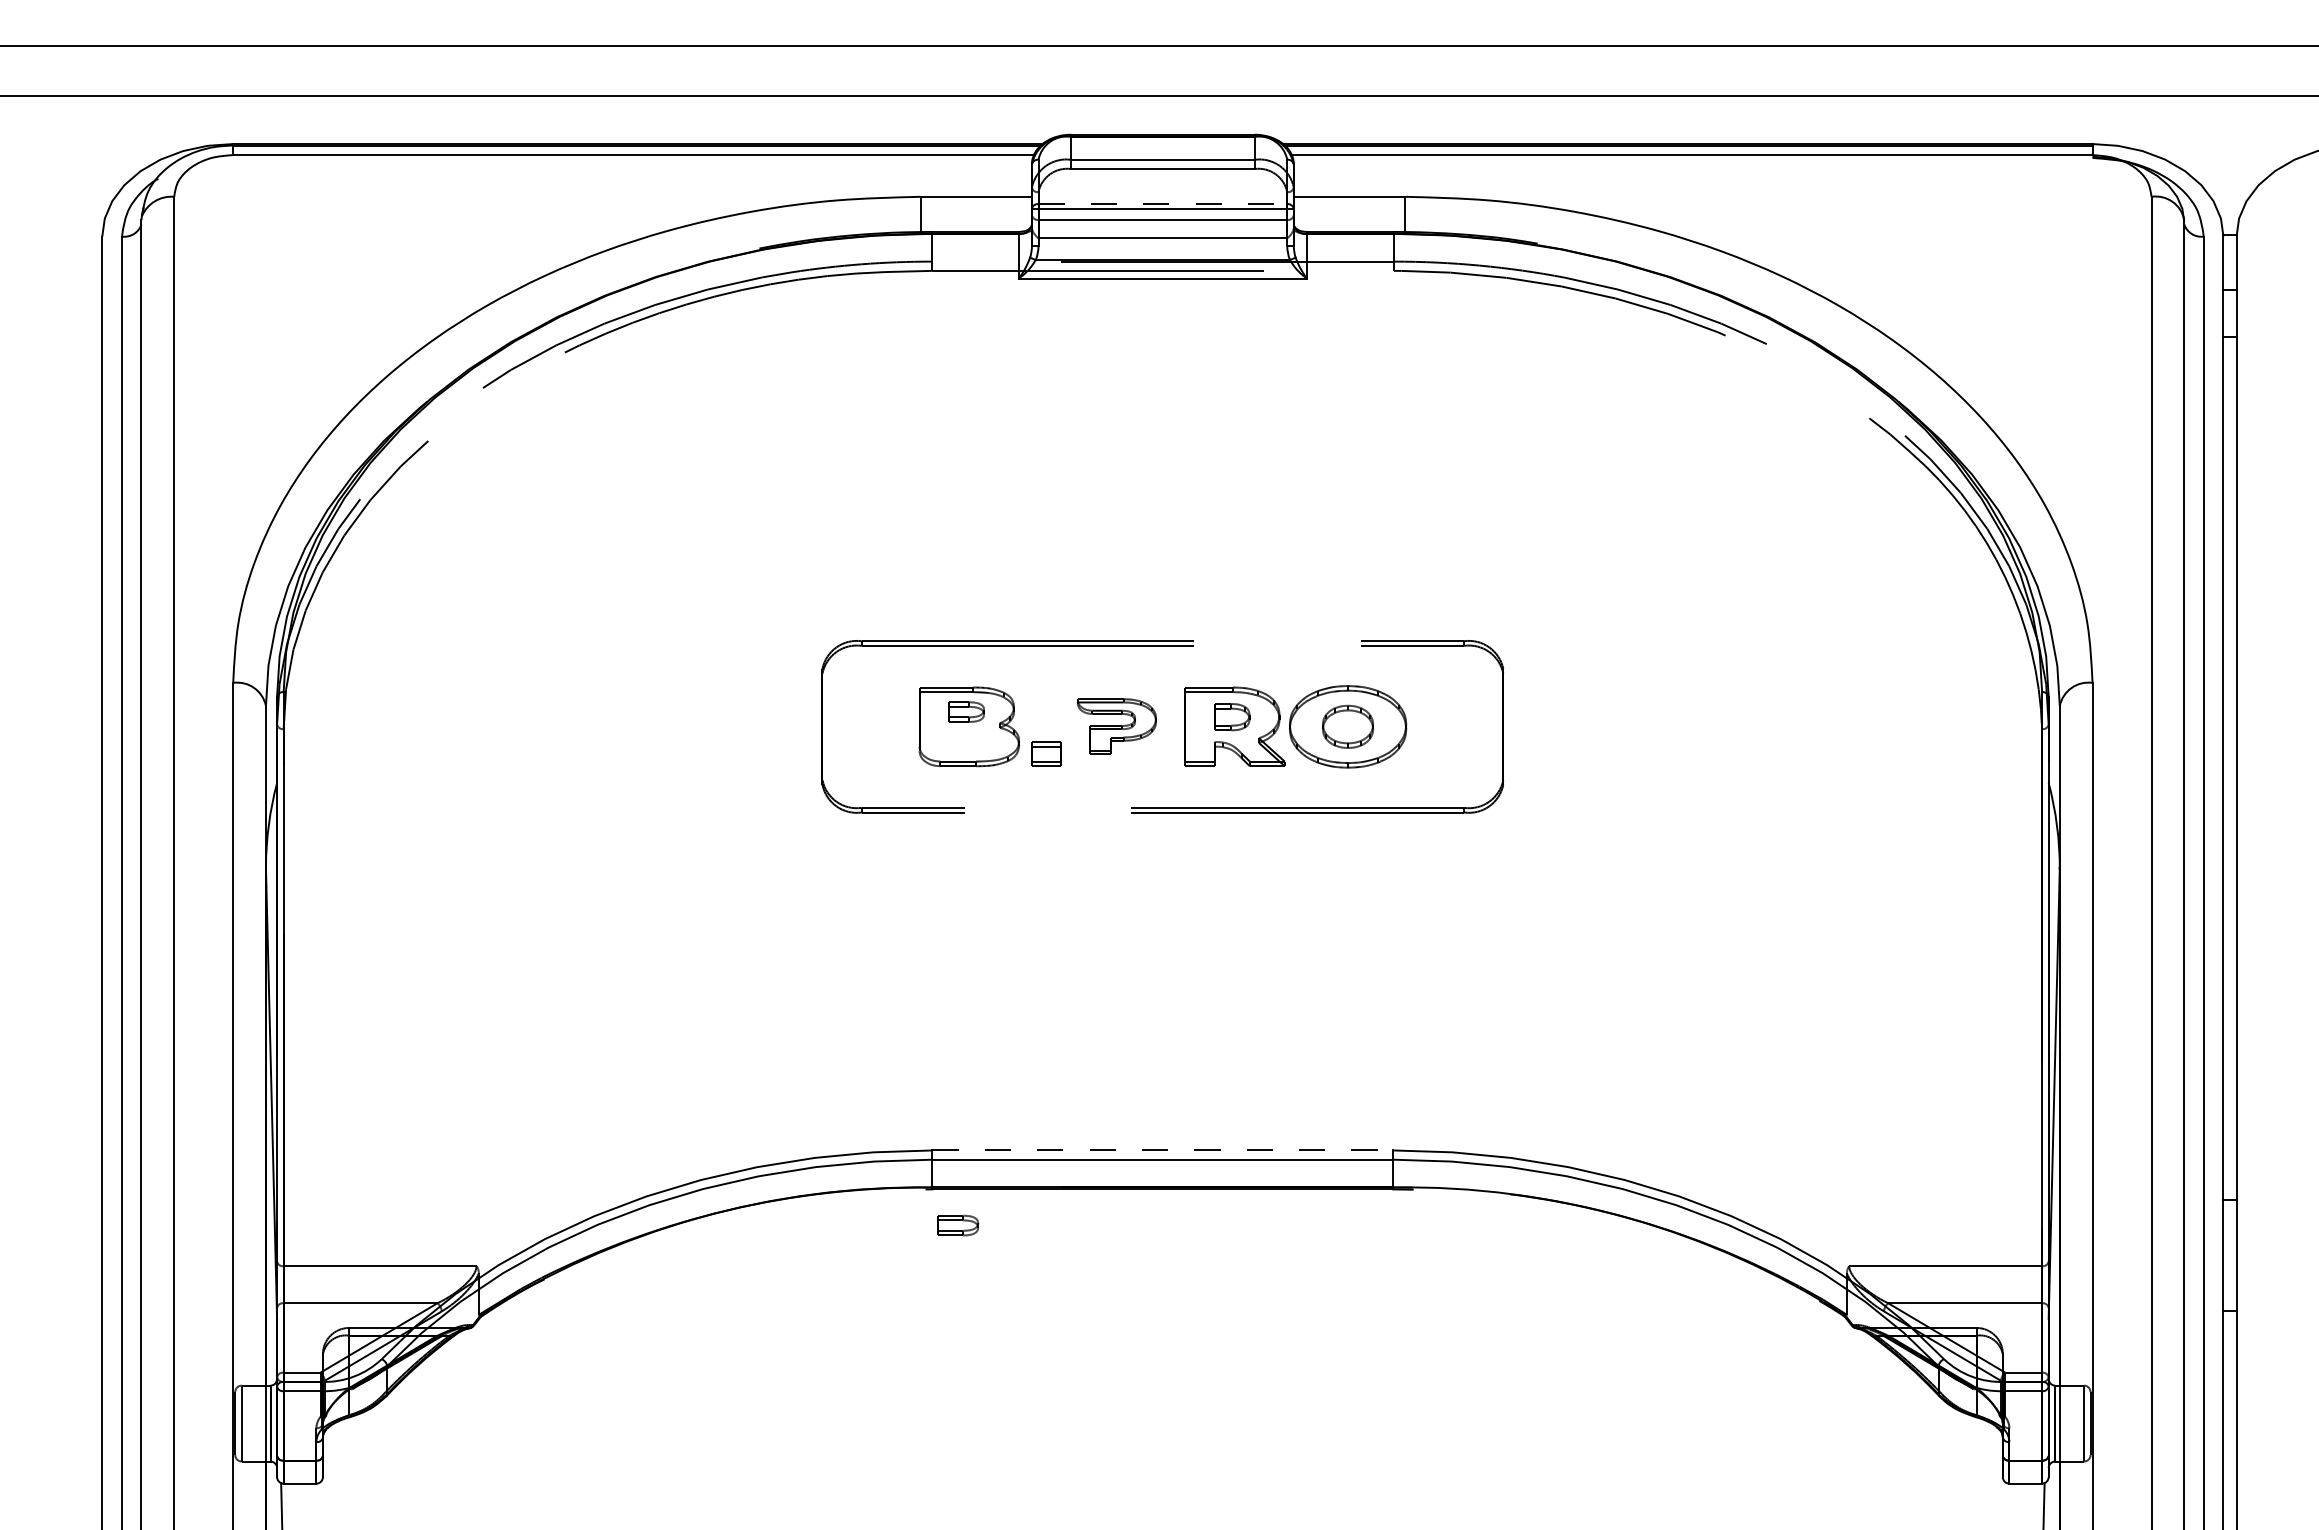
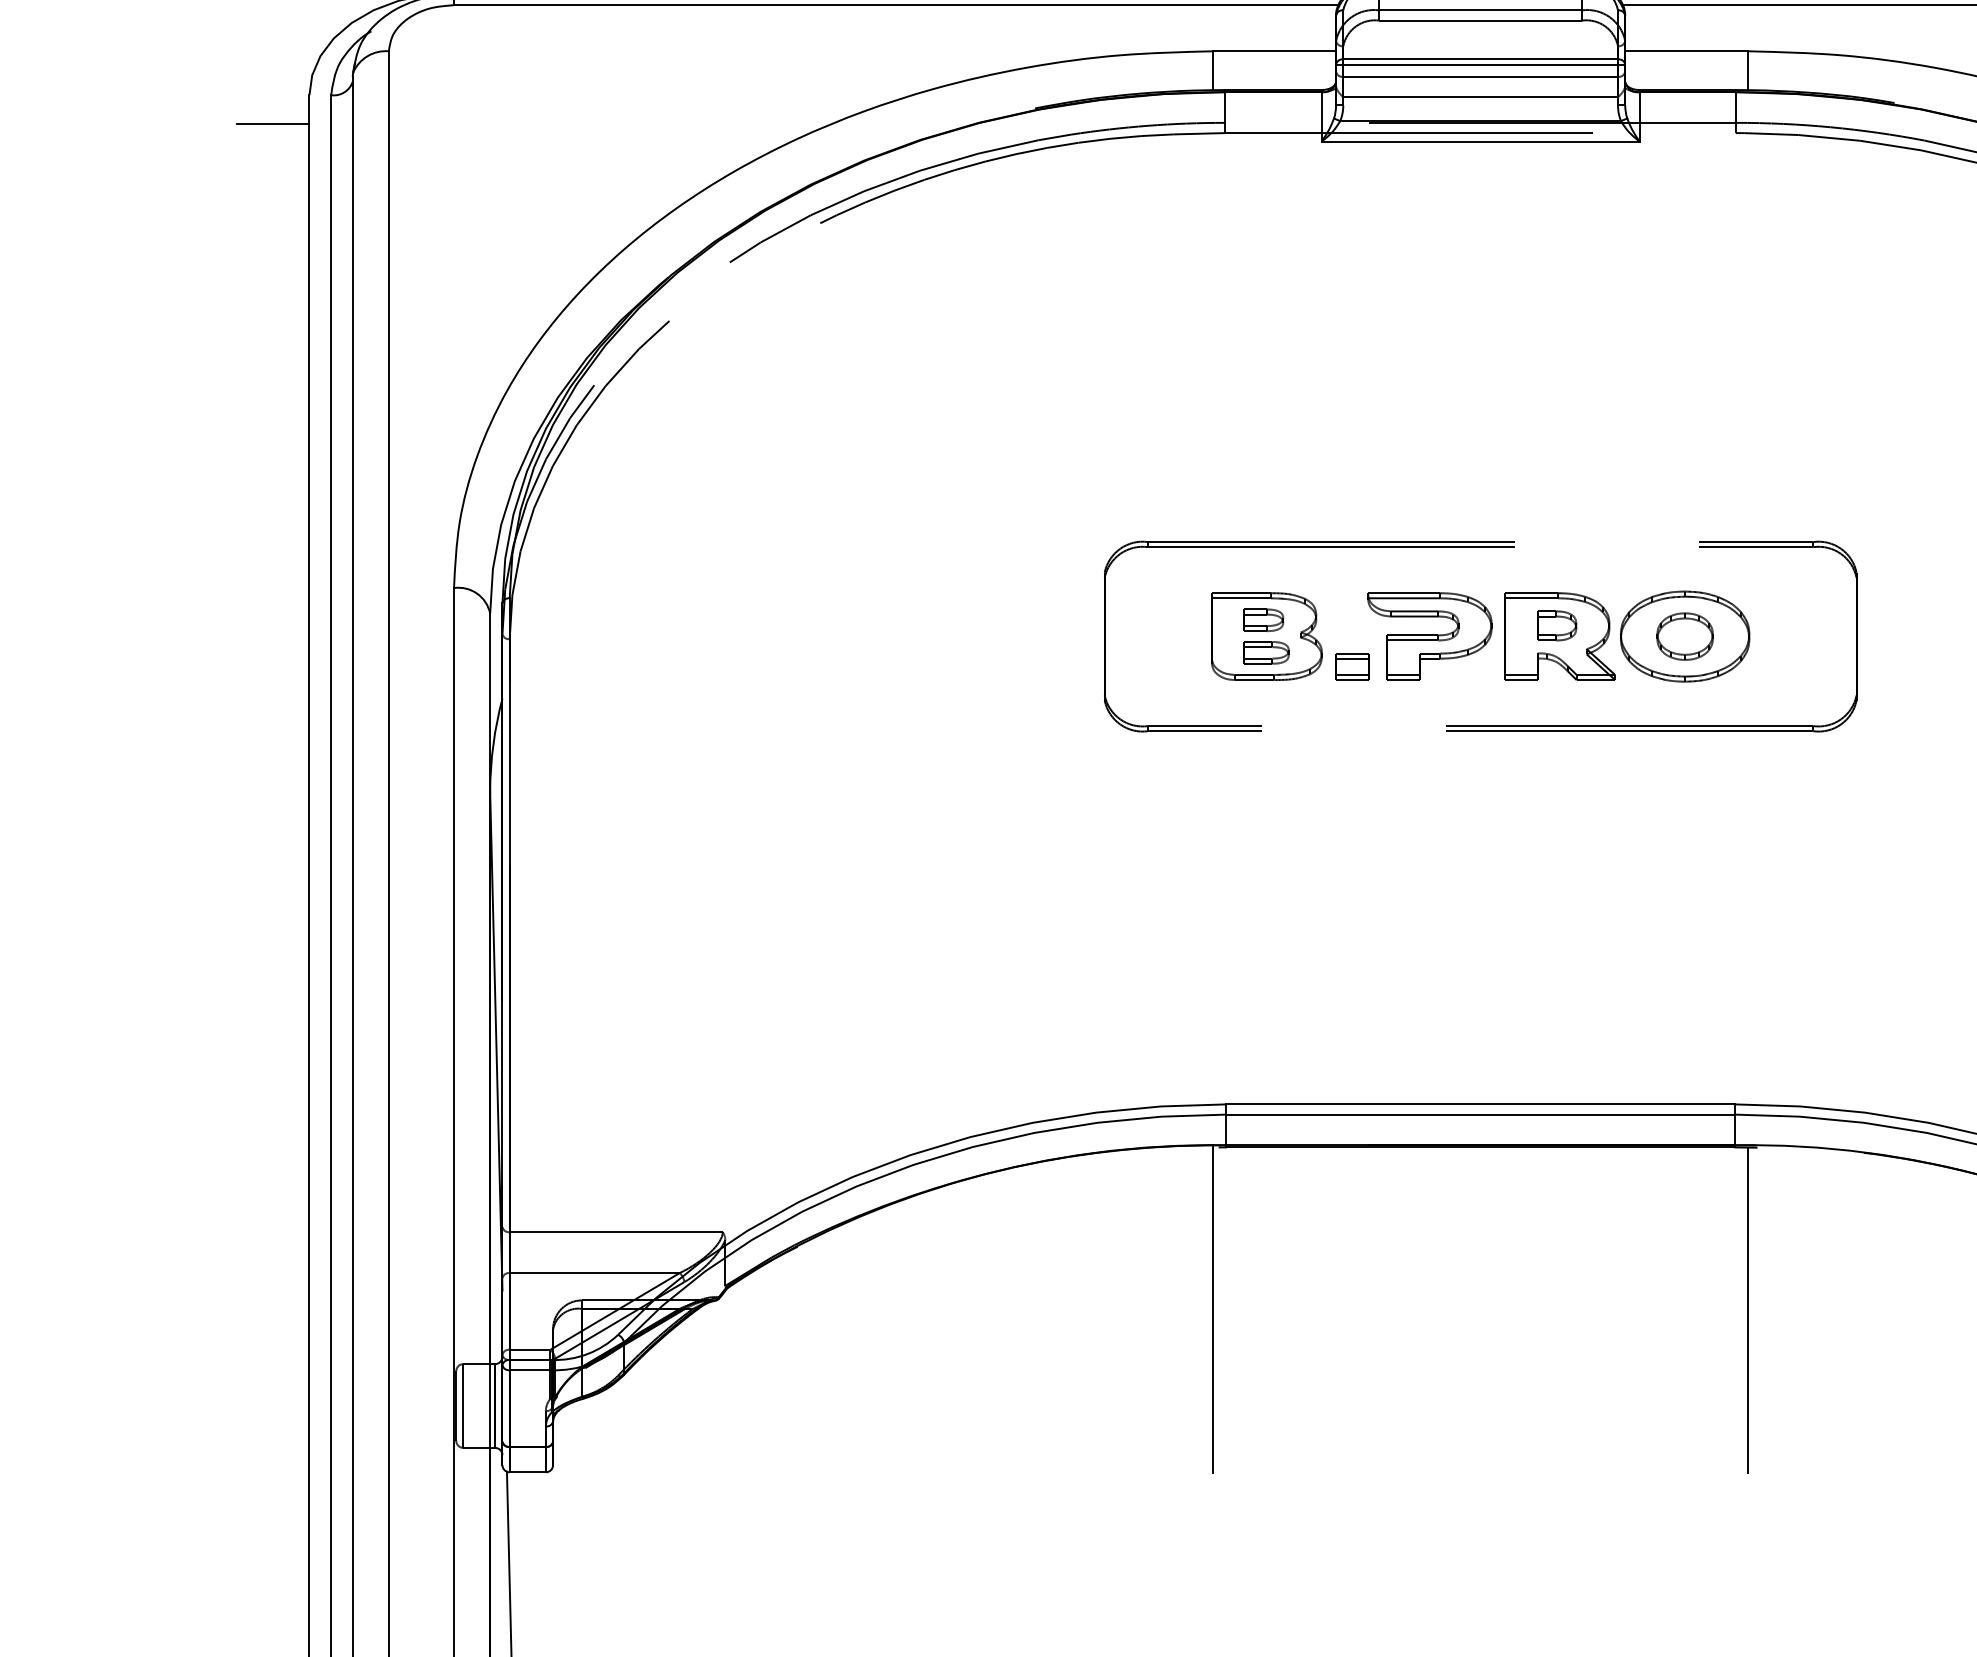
line: (1163, 204) -> (1481, 59), dashed -> solid
line: (69, 262) -> (273, 123), added
part: (1116, 726) -> (1429, 636), size x1.43
line: (1163, 1150) -> (1481, 1104), dashed -> solid
part: (957, 1225) -> (1265, 652), moved
line: (920, 1335) -> (1212, 1308), added
line: (1405, 1336) -> (1748, 1309), added

